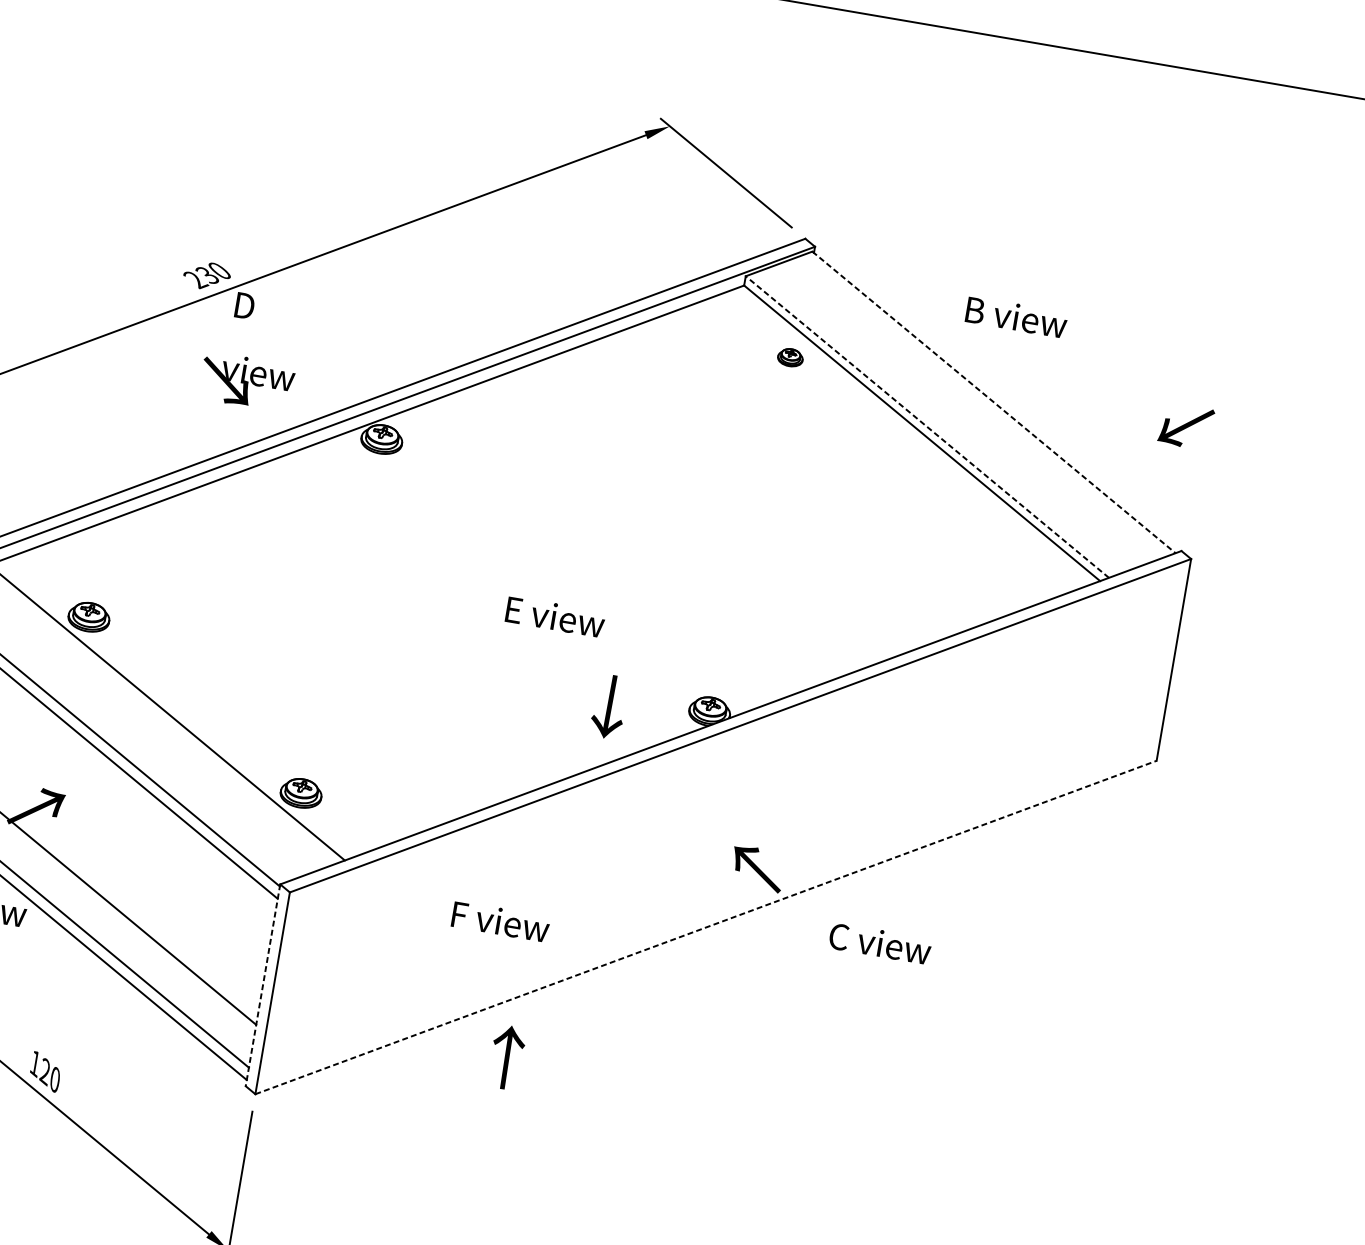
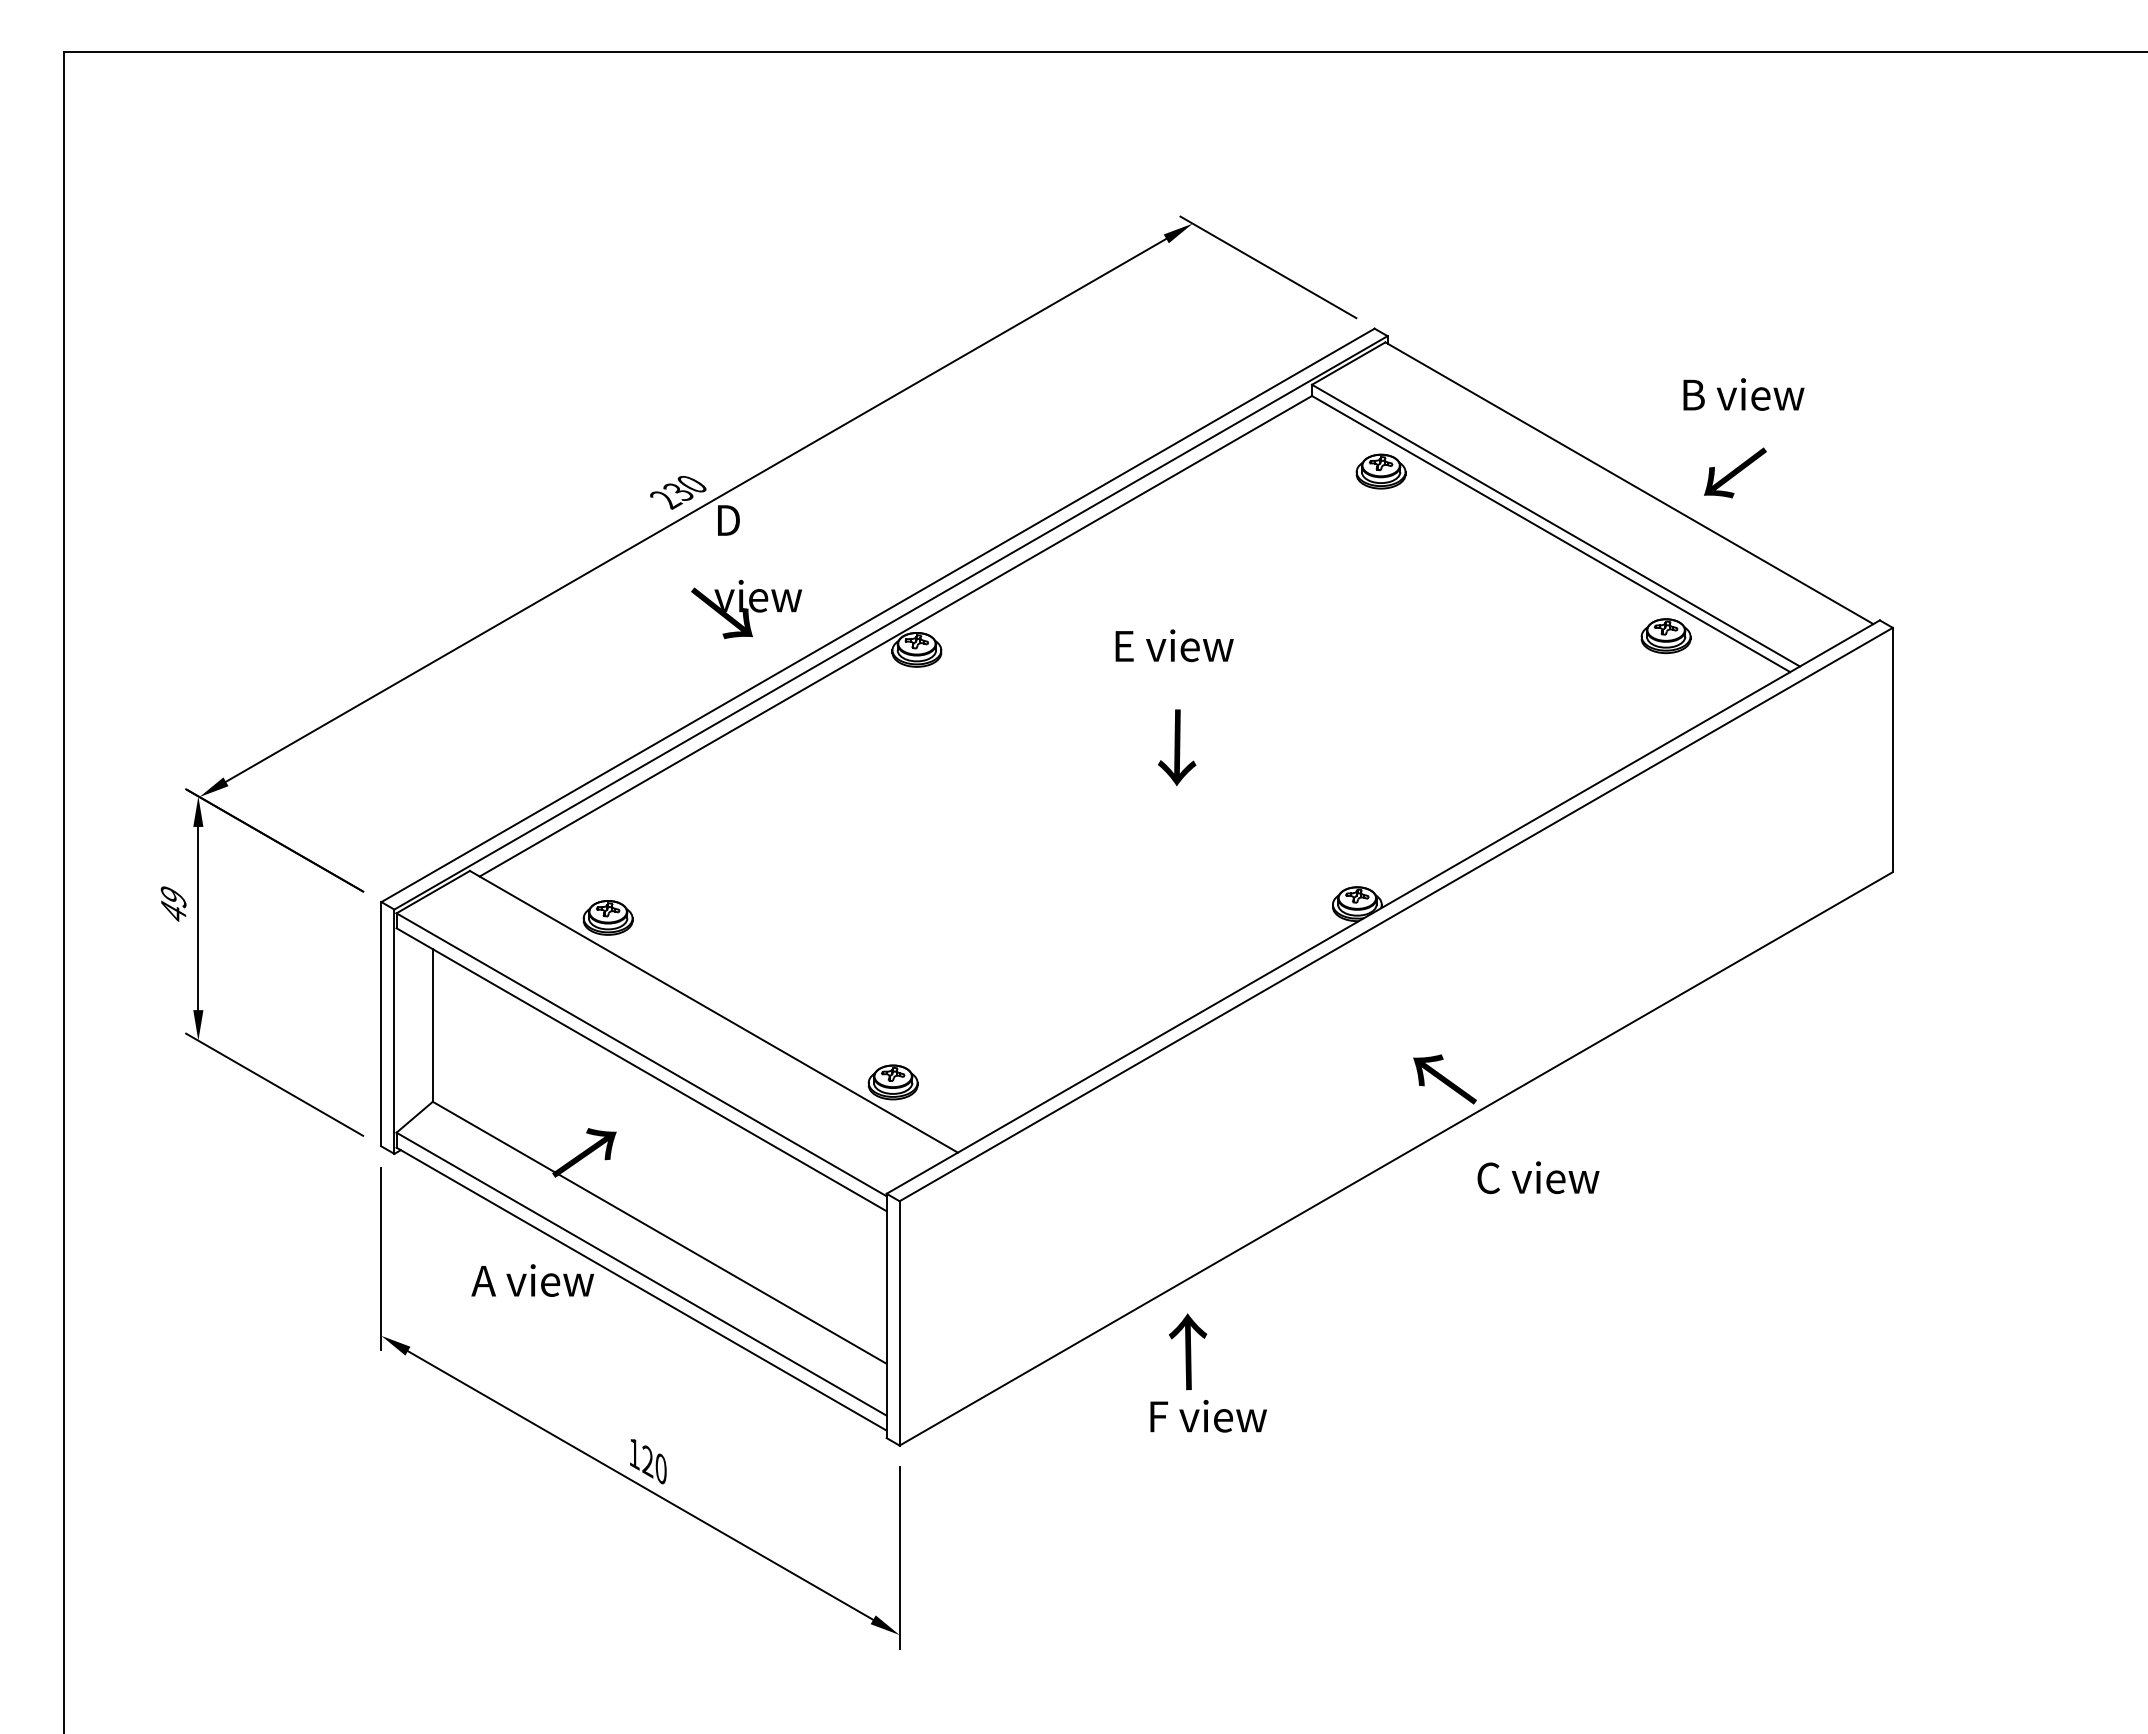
text: (1016, 317) -> (1743, 394), moved
part: (790, 357) -> (1380, 471), size x1.67
line: (994, 402) -> (1629, 483), dashed -> solid
text: (1186, 426) -> (1735, 472), moved
line: (927, 427) -> (1556, 525), dashed -> solid
part: (1002, 534) -> (1665, 636), added
text: (555, 616) -> (1174, 645), moved
text: (609, 706) -> (1177, 747), moved
text: (500, 921) -> (1208, 1416), moved
line: (706, 927) -> (1396, 1158), dashed -> solid
text: (880, 943) -> (1538, 1177), moved
line: (262, 985) -> (886, 1316), dashed -> solid

